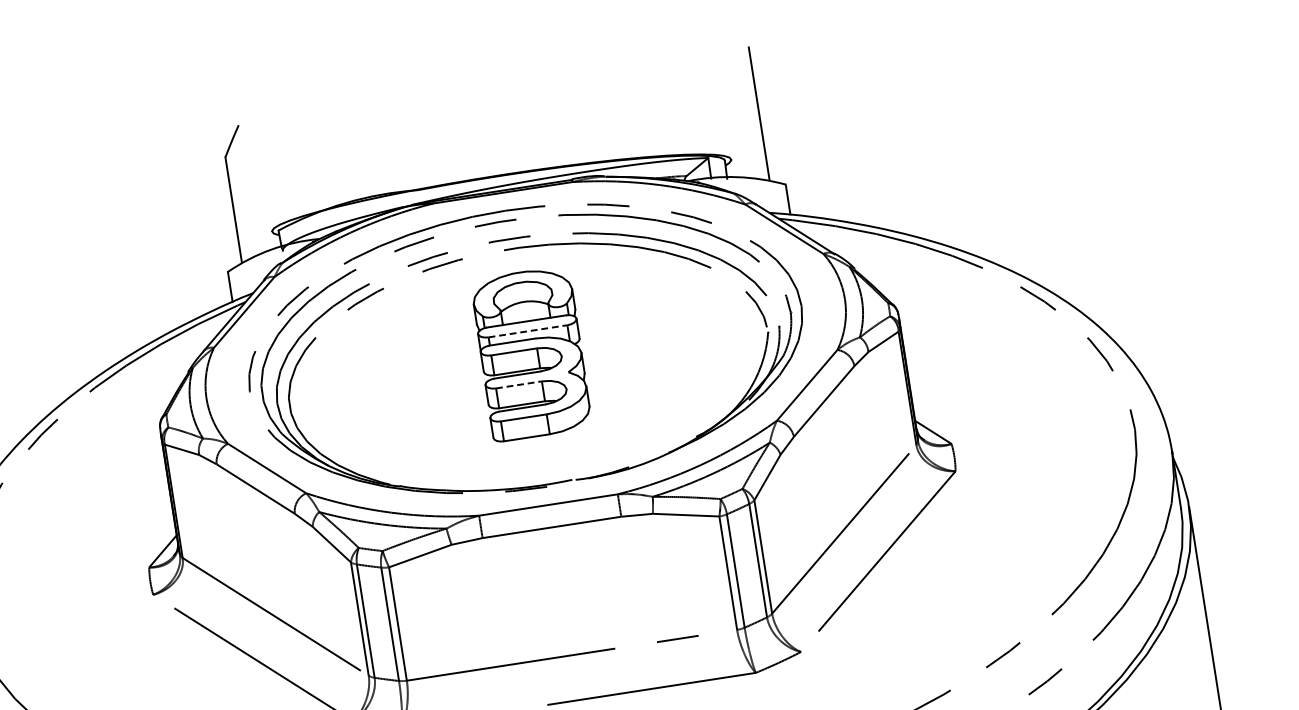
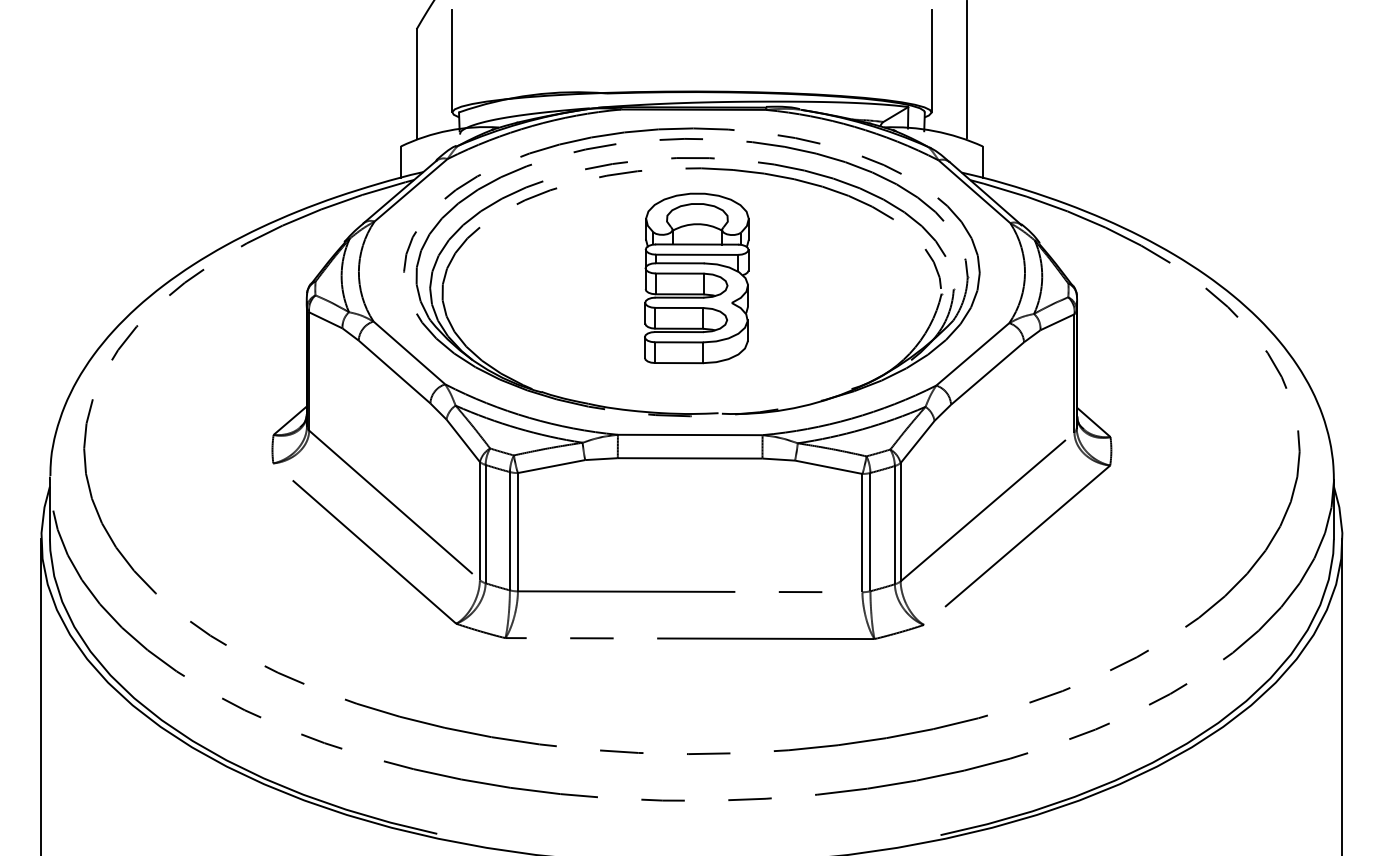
line: (723, 110) -> (931, 61), added
line: (264, 182) -> (452, 61), added
line: (528, 330) -> (697, 254), dashed -> solid
line: (519, 384) -> (679, 307), dashed -> solid

